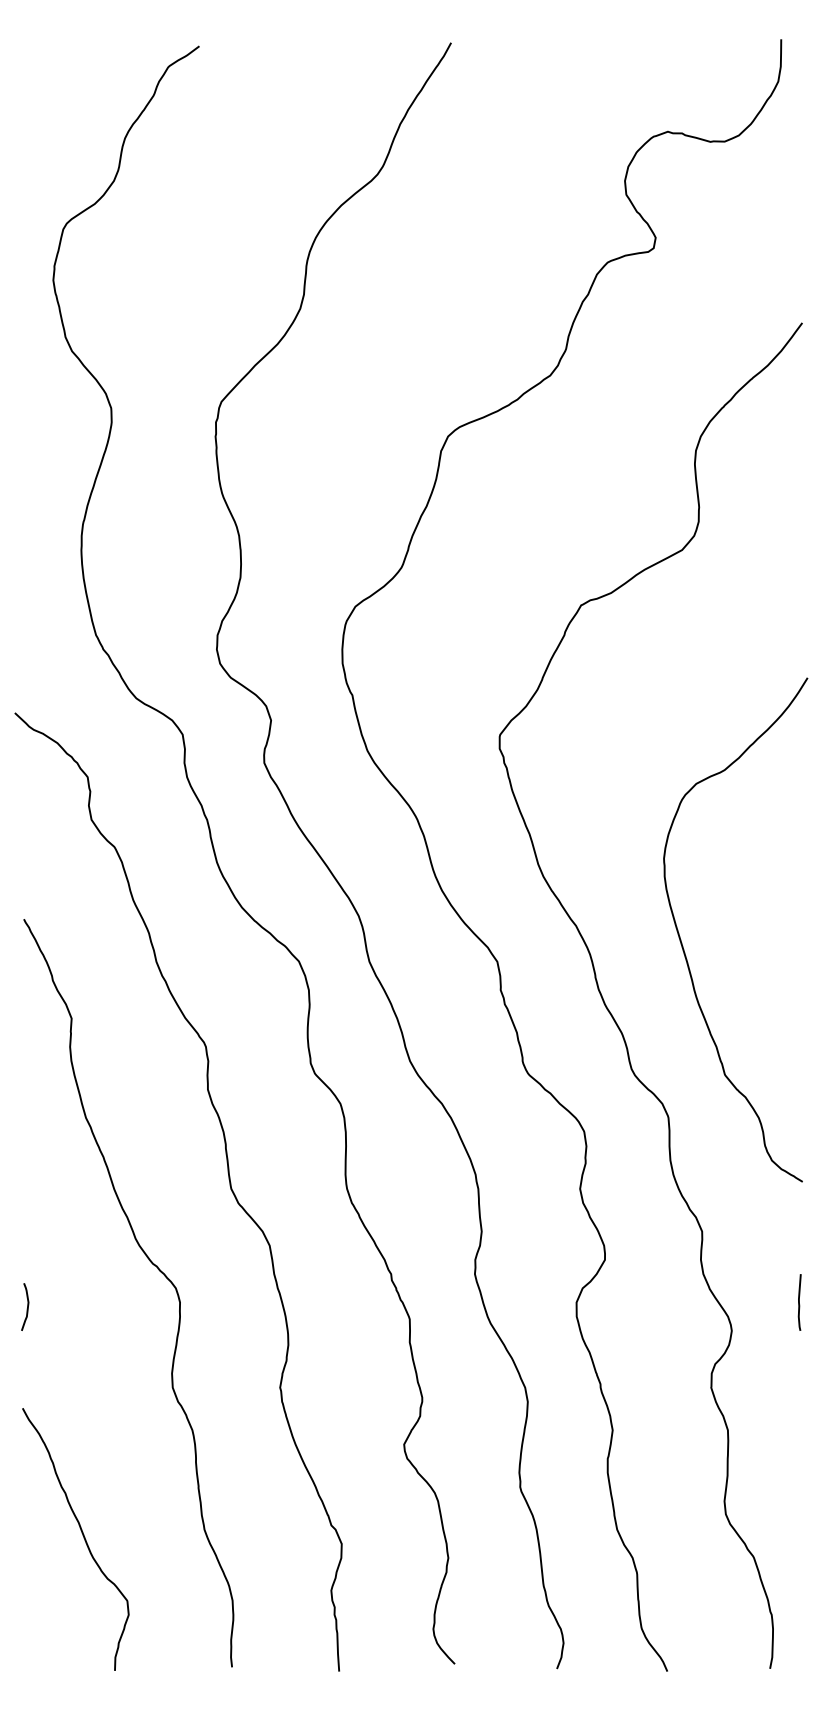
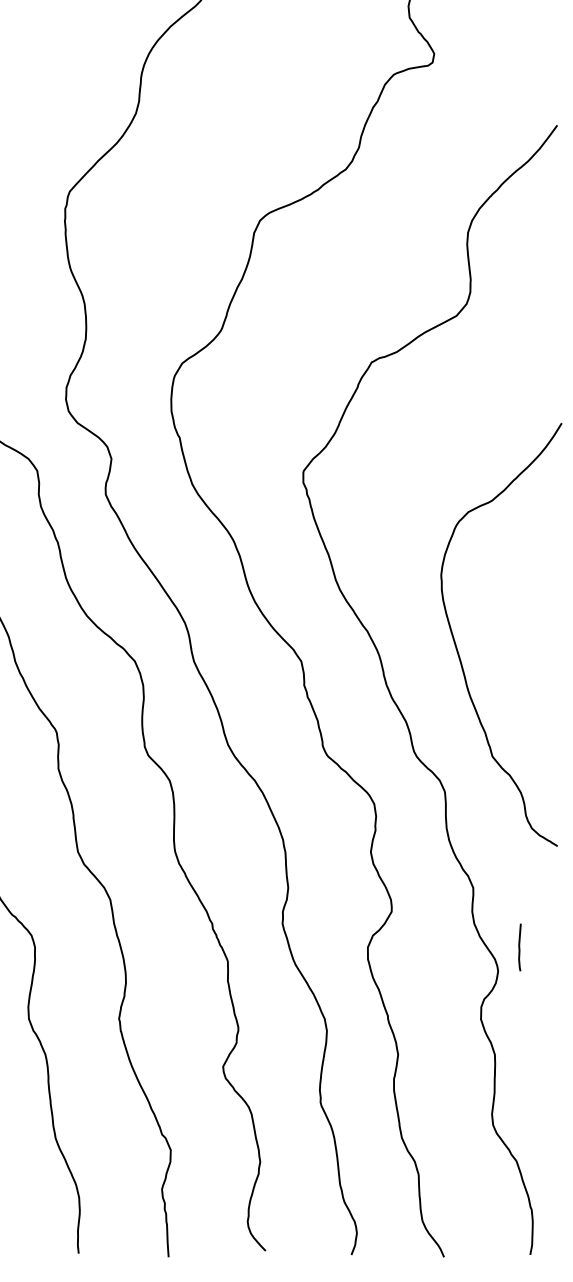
curve: (799, 1302) -> (519, 947), moved

